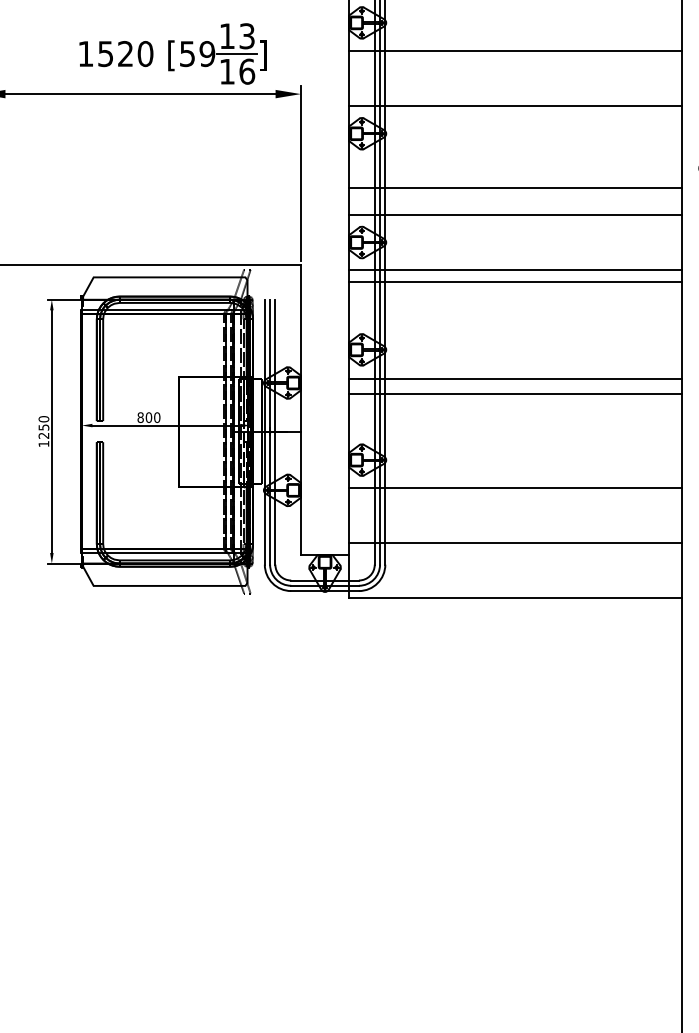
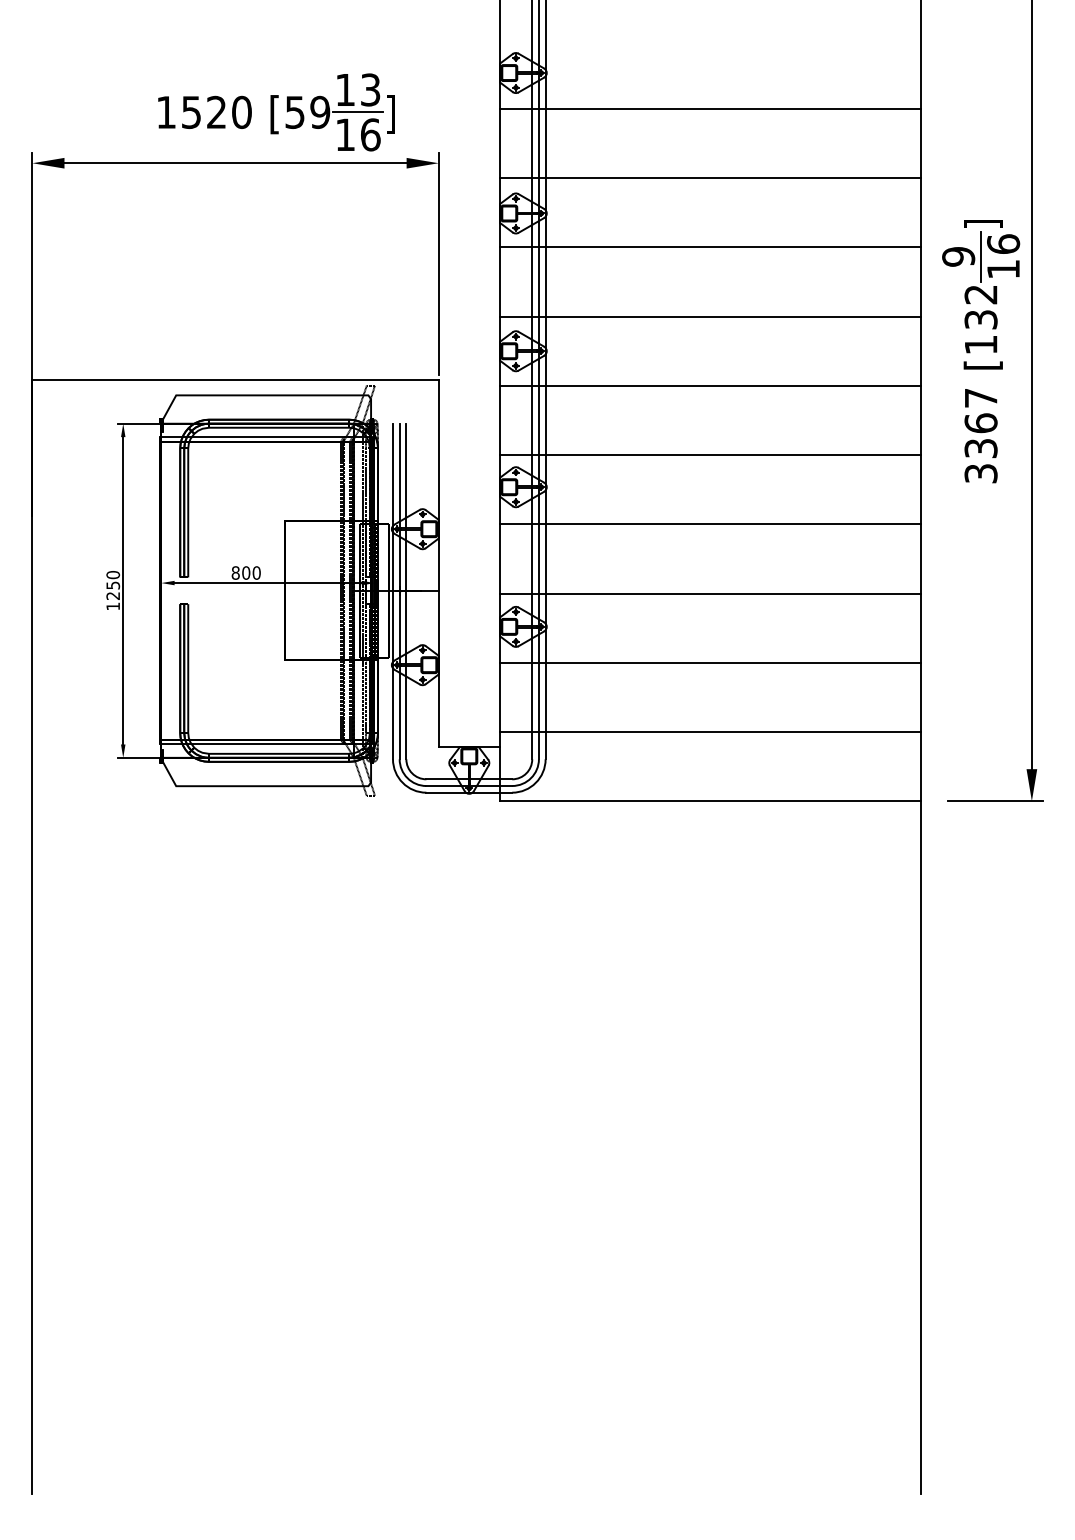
line: (514, 188) -> (709, 247), moved
line: (514, 282) -> (709, 455), moved
line: (514, 394) -> (709, 593), moved

